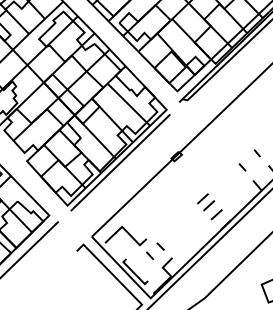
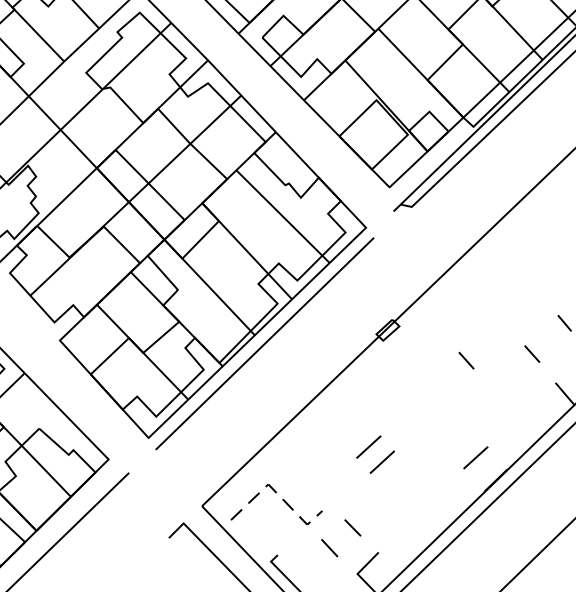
line: (212, 170) -> (466, 360), added
part: (206, 202) -> (376, 455), moved
line: (126, 231) -> (277, 494), solid -> dashed

